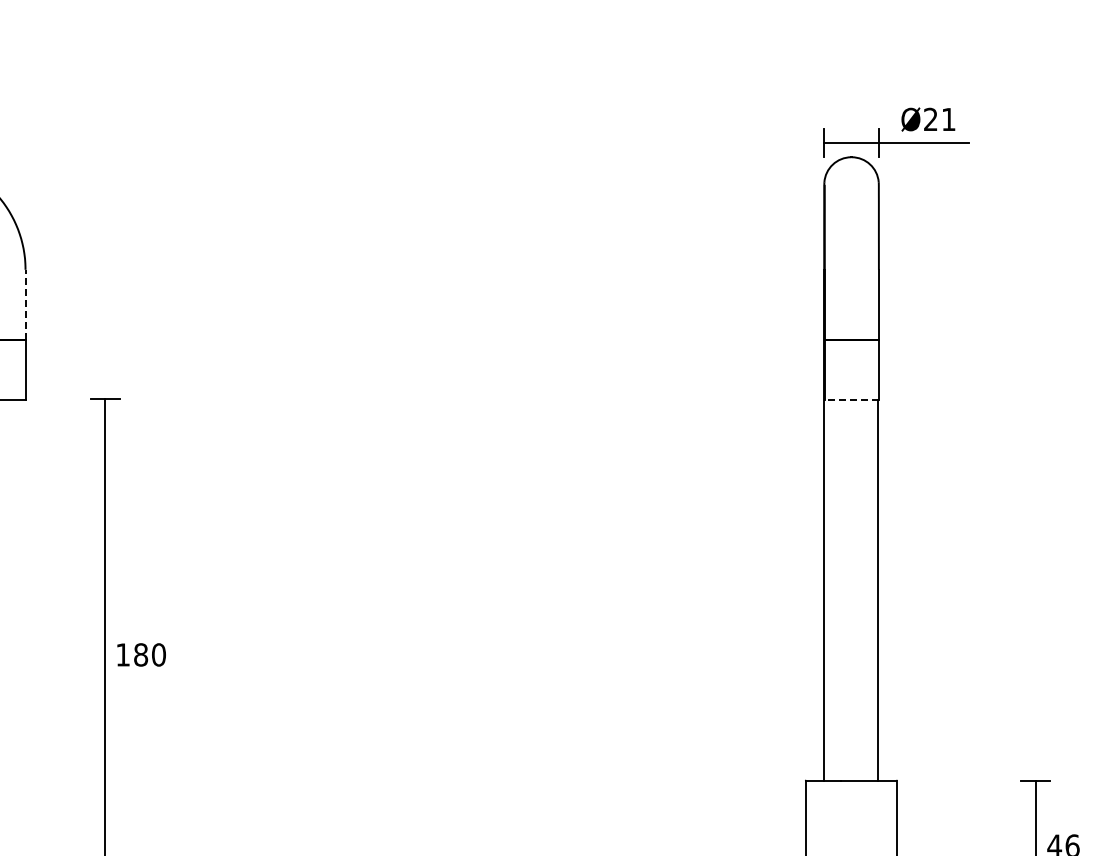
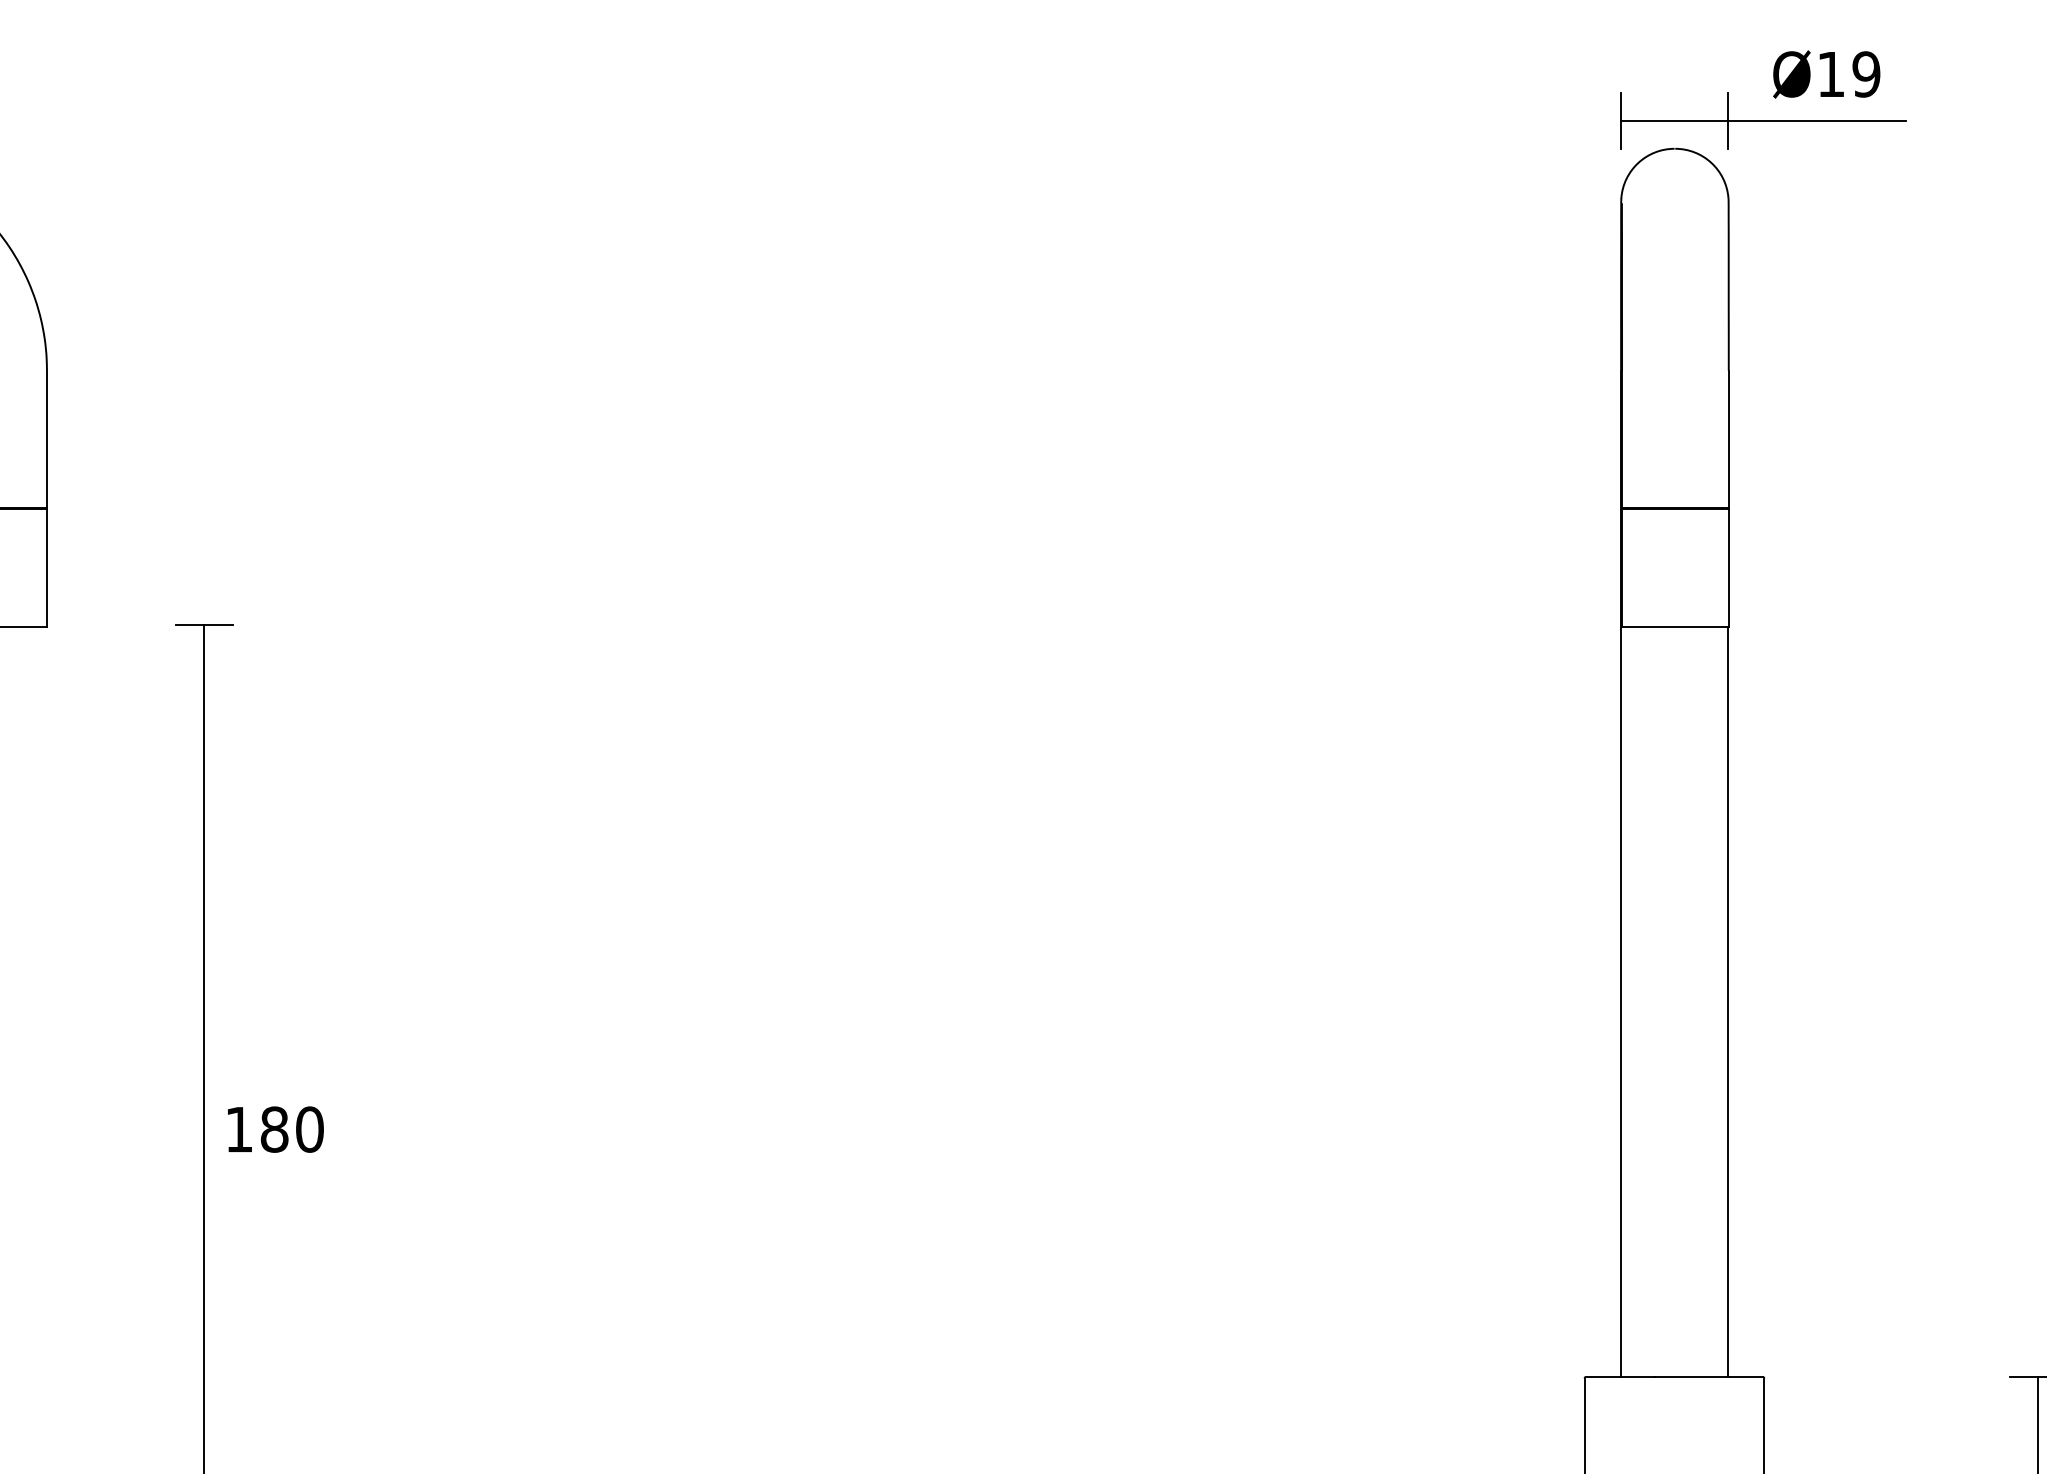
text: (939, 119) -> (1848, 74), Ø21 -> Ø19
line: (25, 304) -> (46, 438), dashed -> solid
line: (851, 399) -> (1674, 626), dashed -> solid

